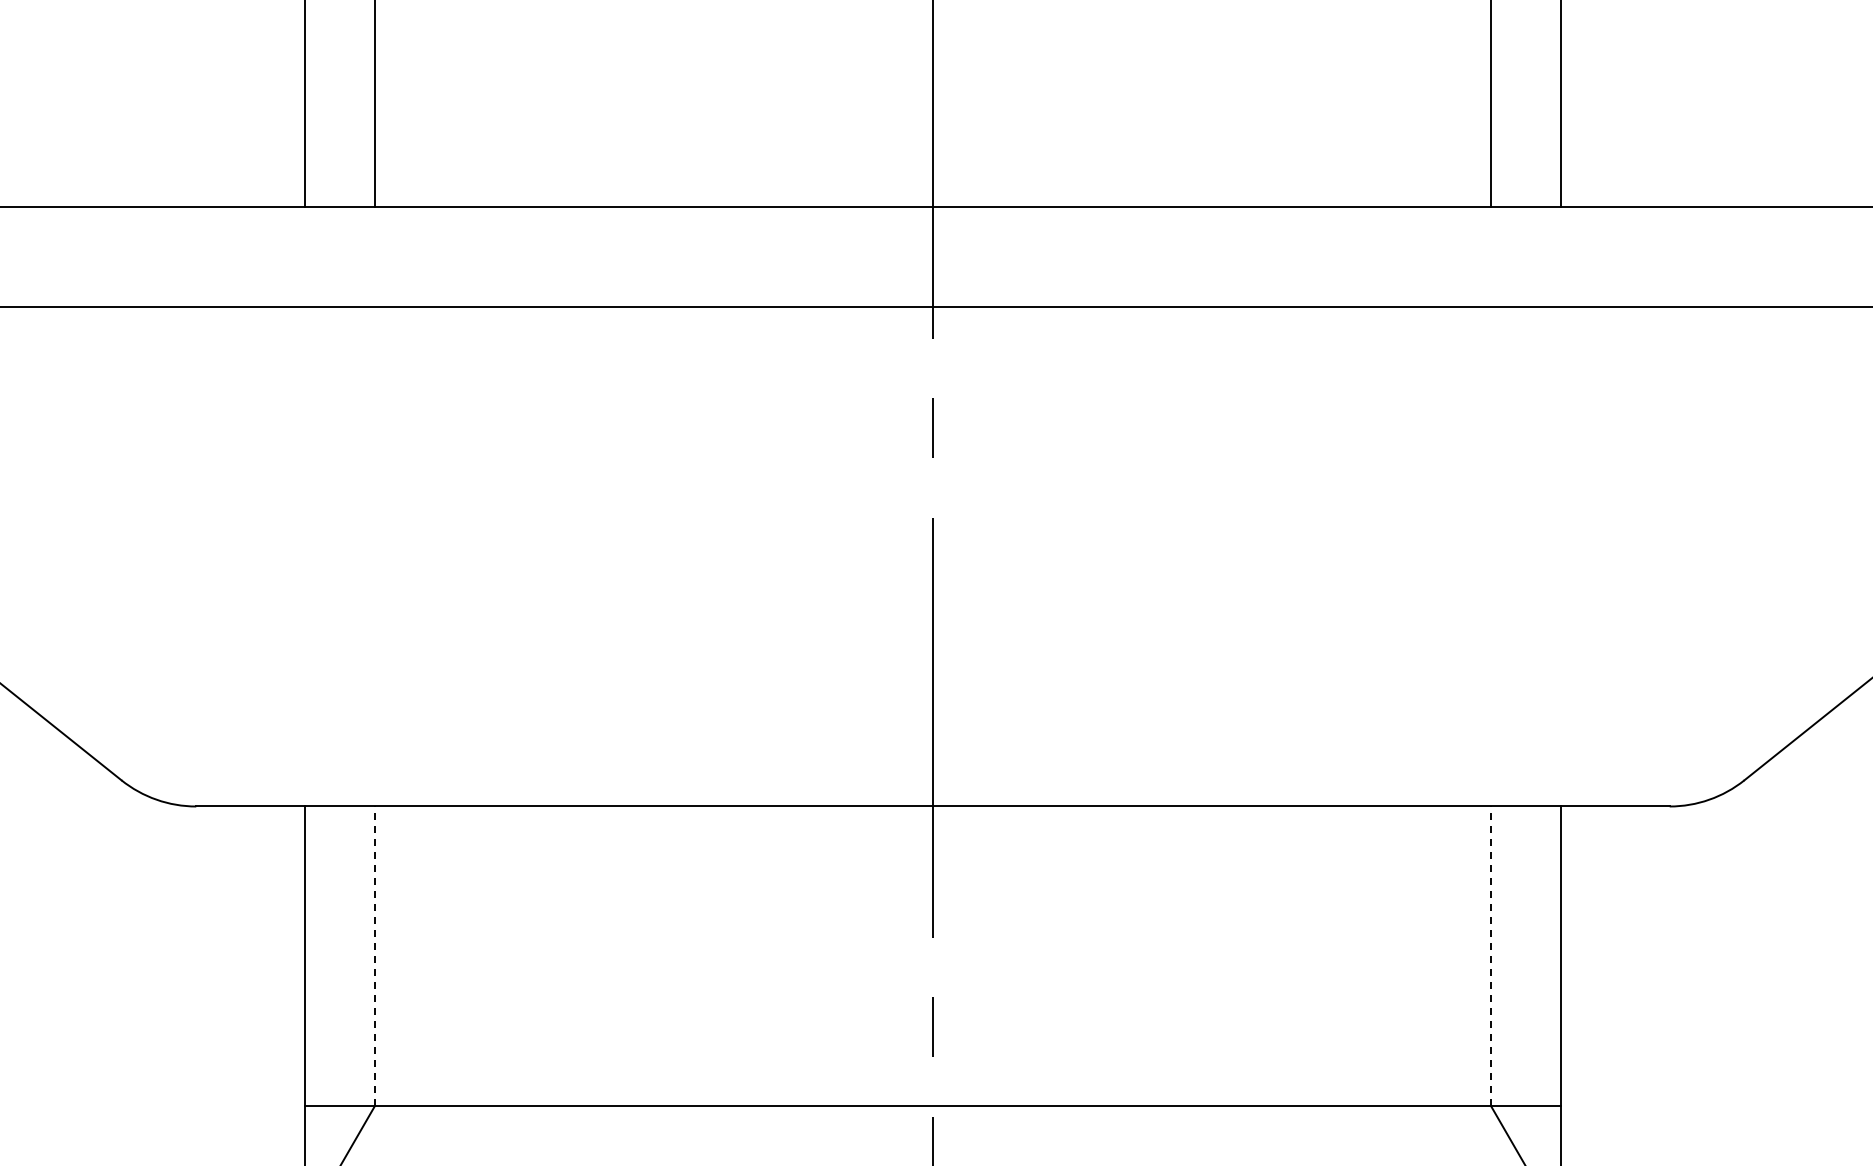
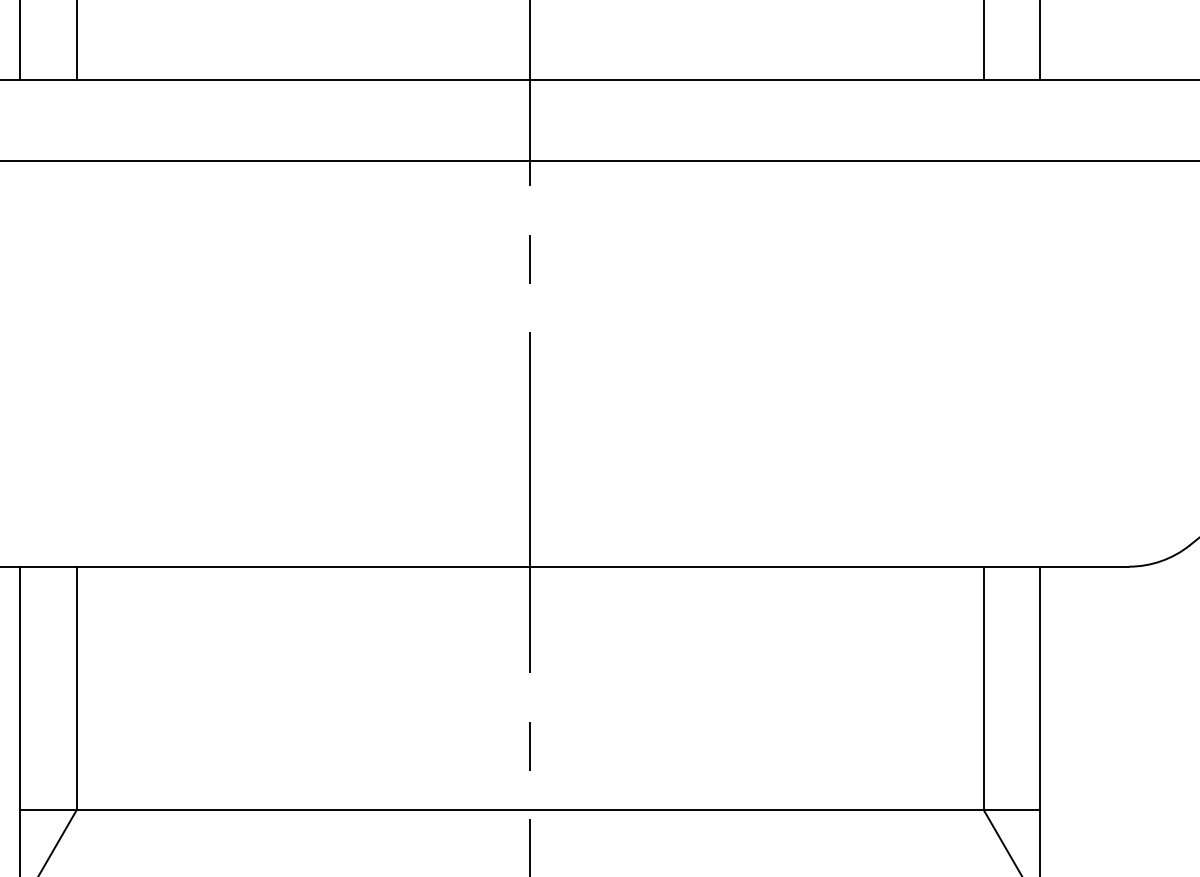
line: (374, 956) -> (76, 688), dashed -> solid
line: (1490, 956) -> (983, 688), dashed -> solid

